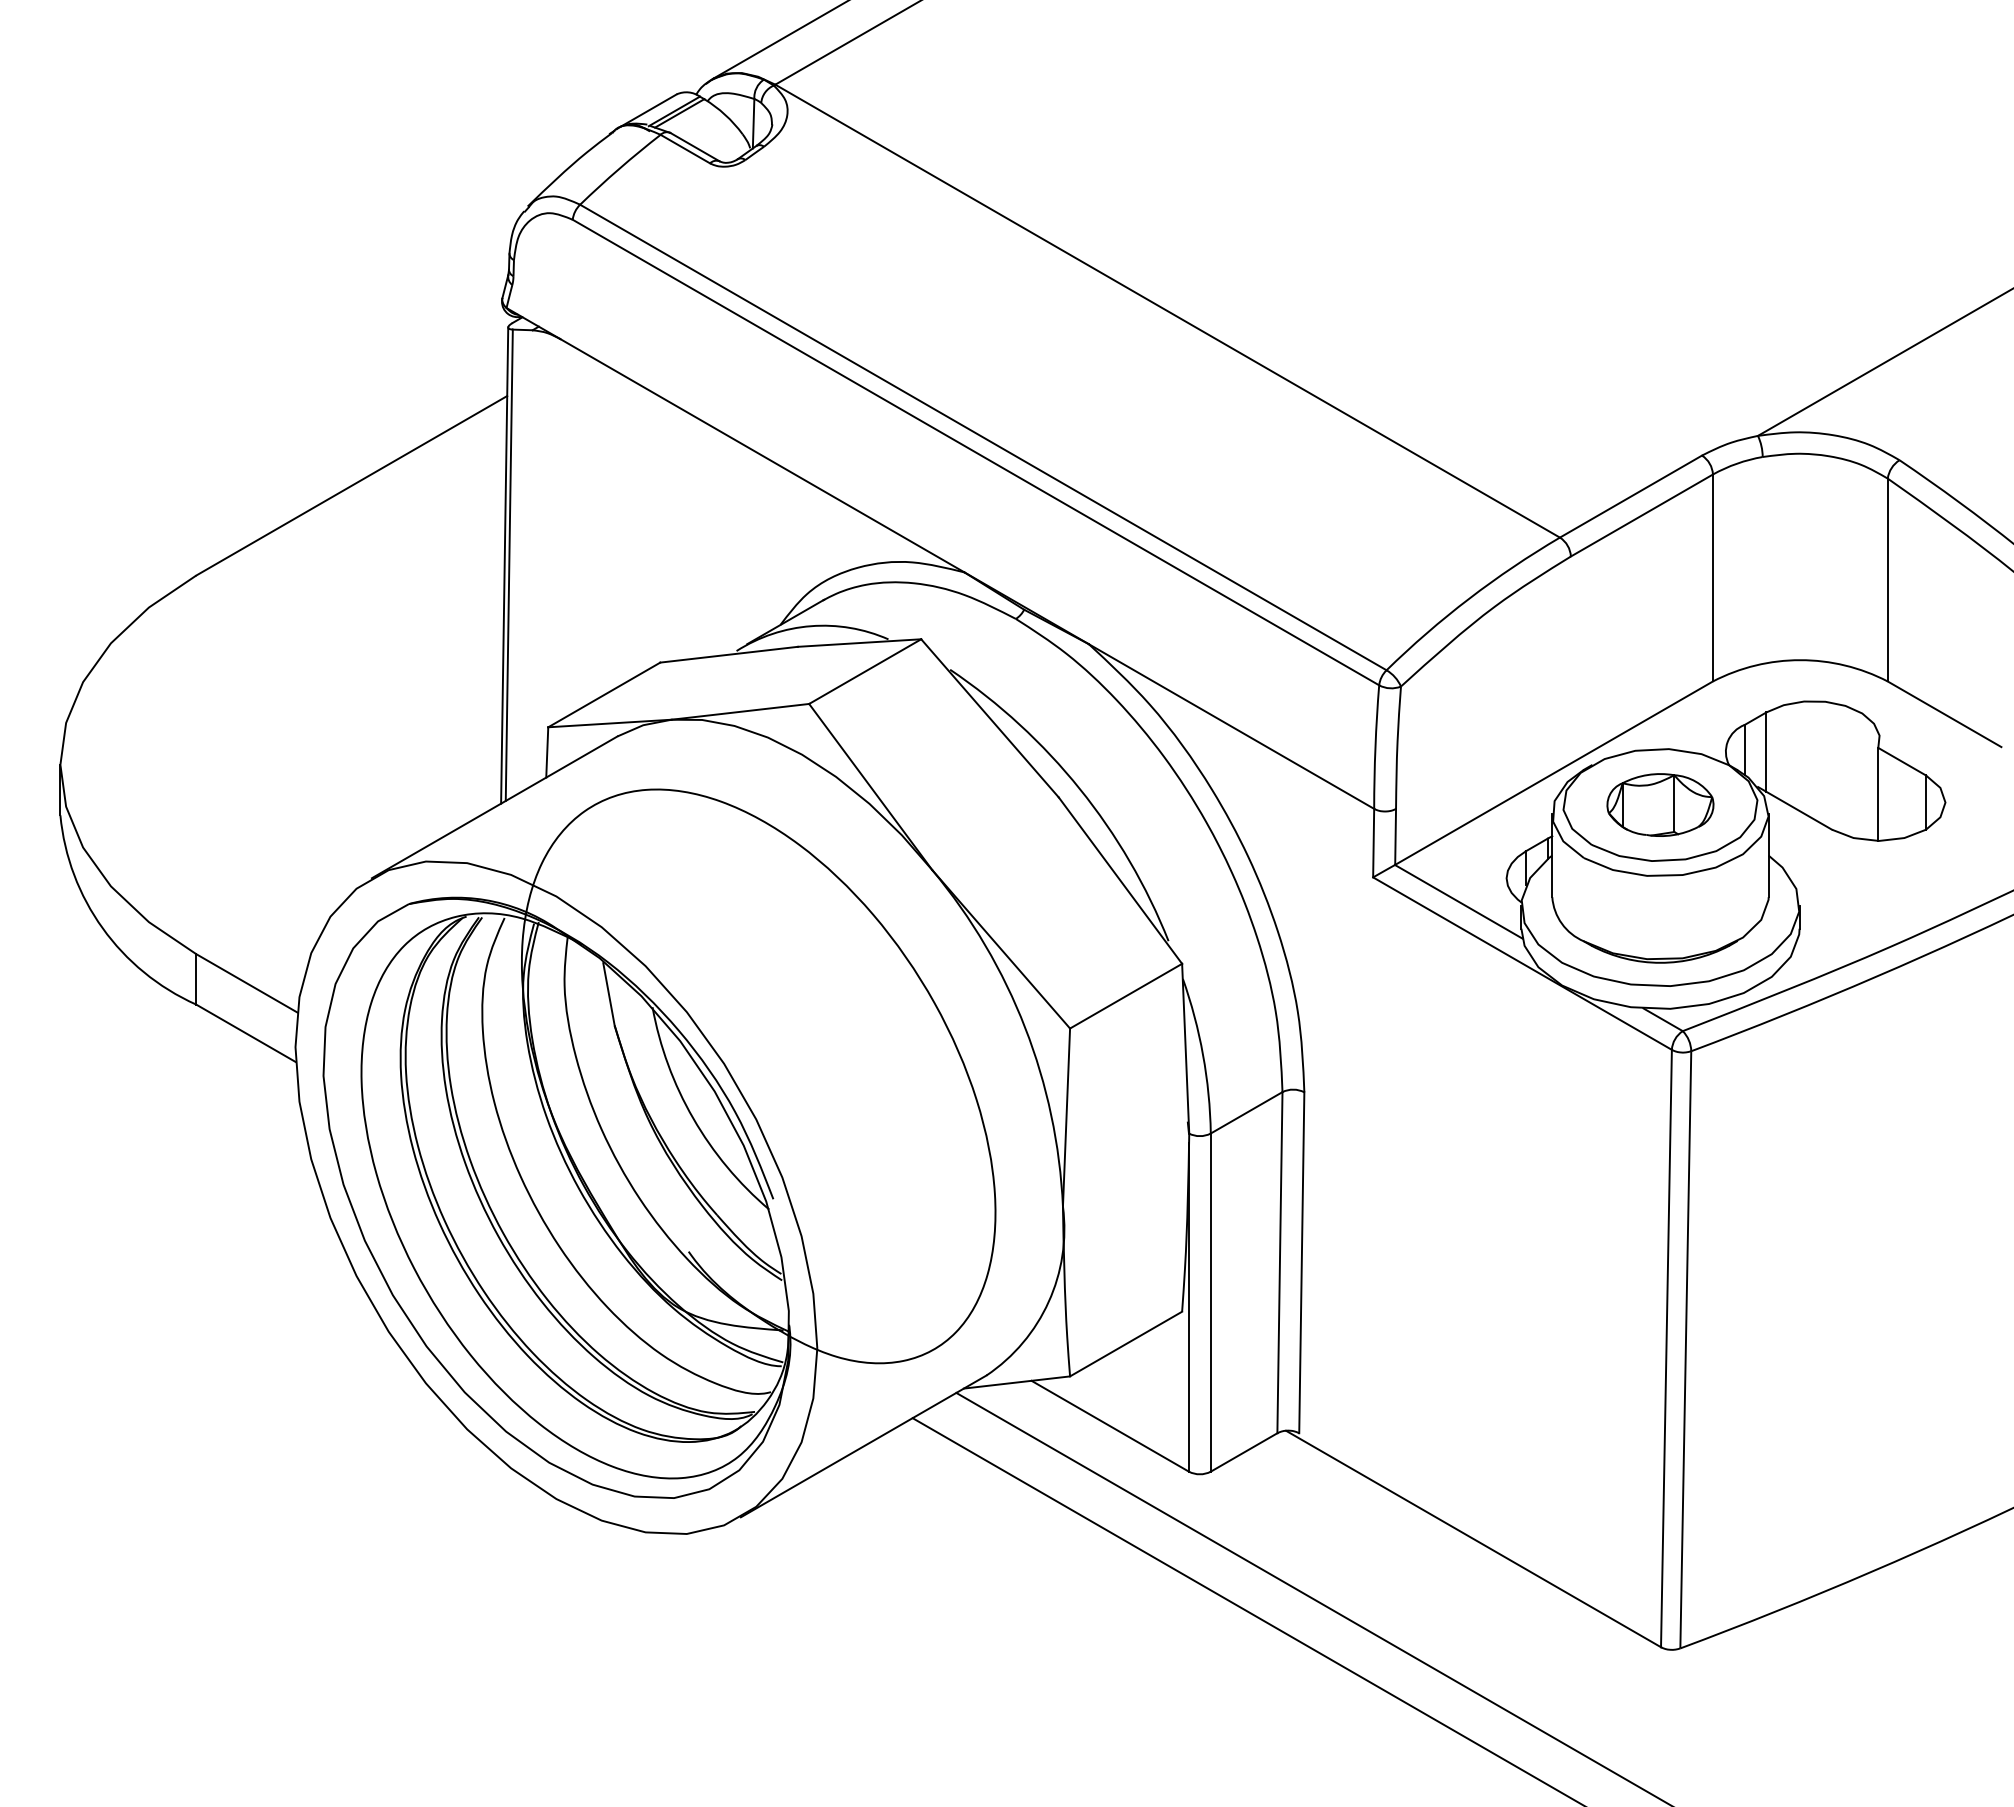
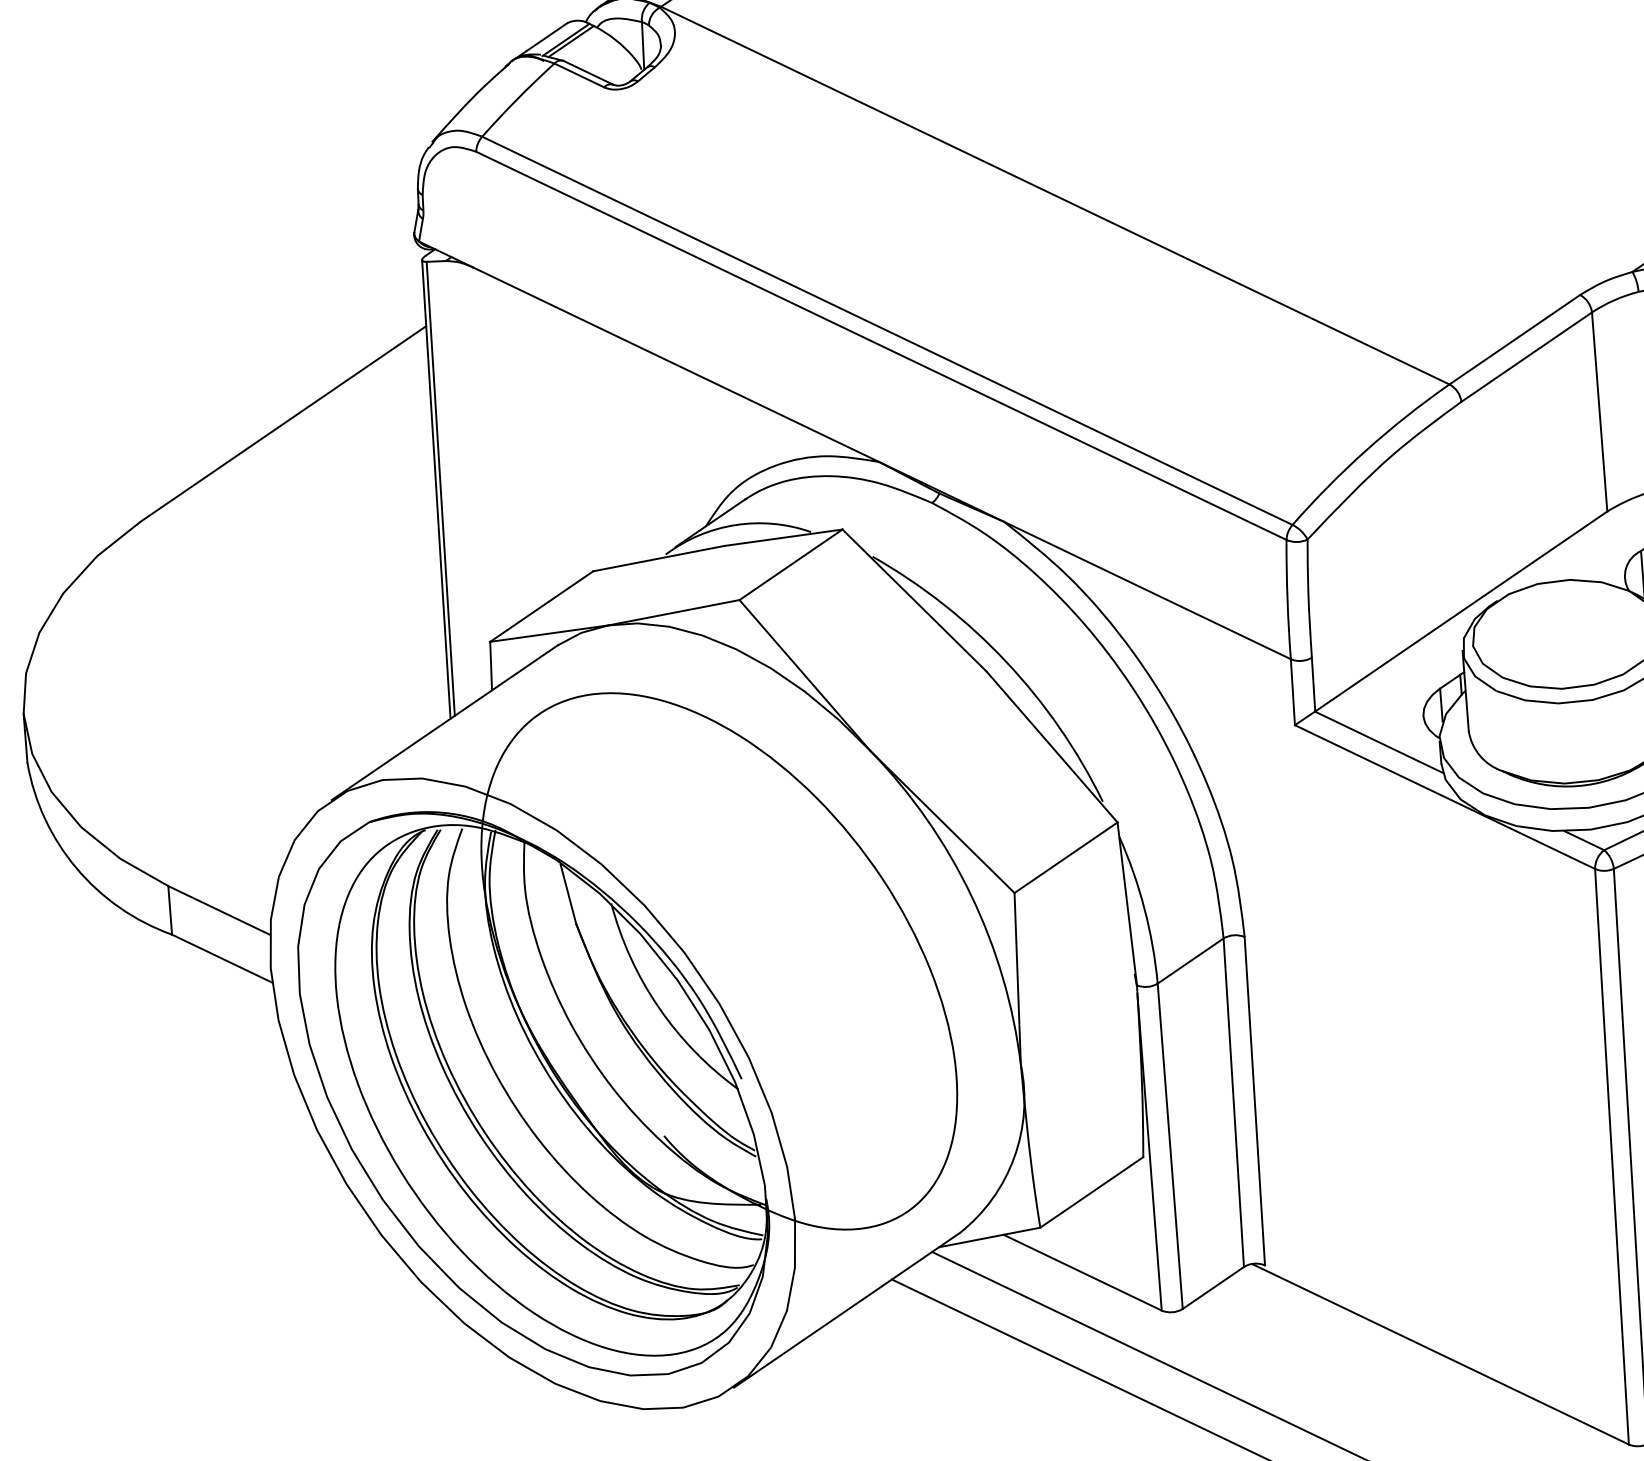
part: (1660, 804) -> (1565, 633), removed

